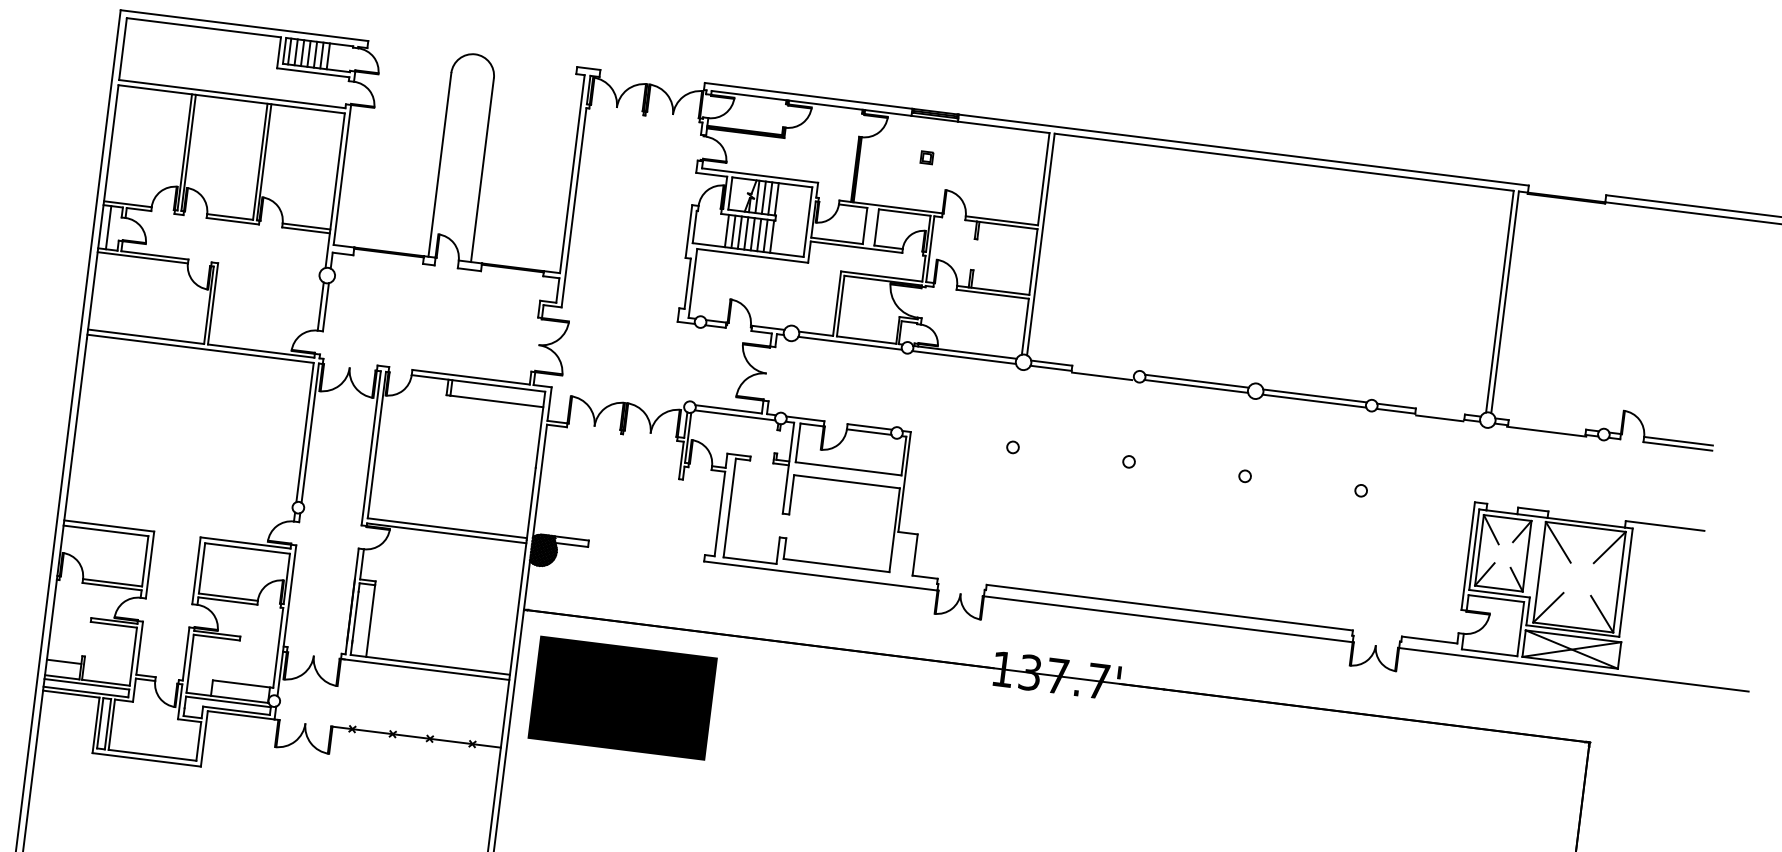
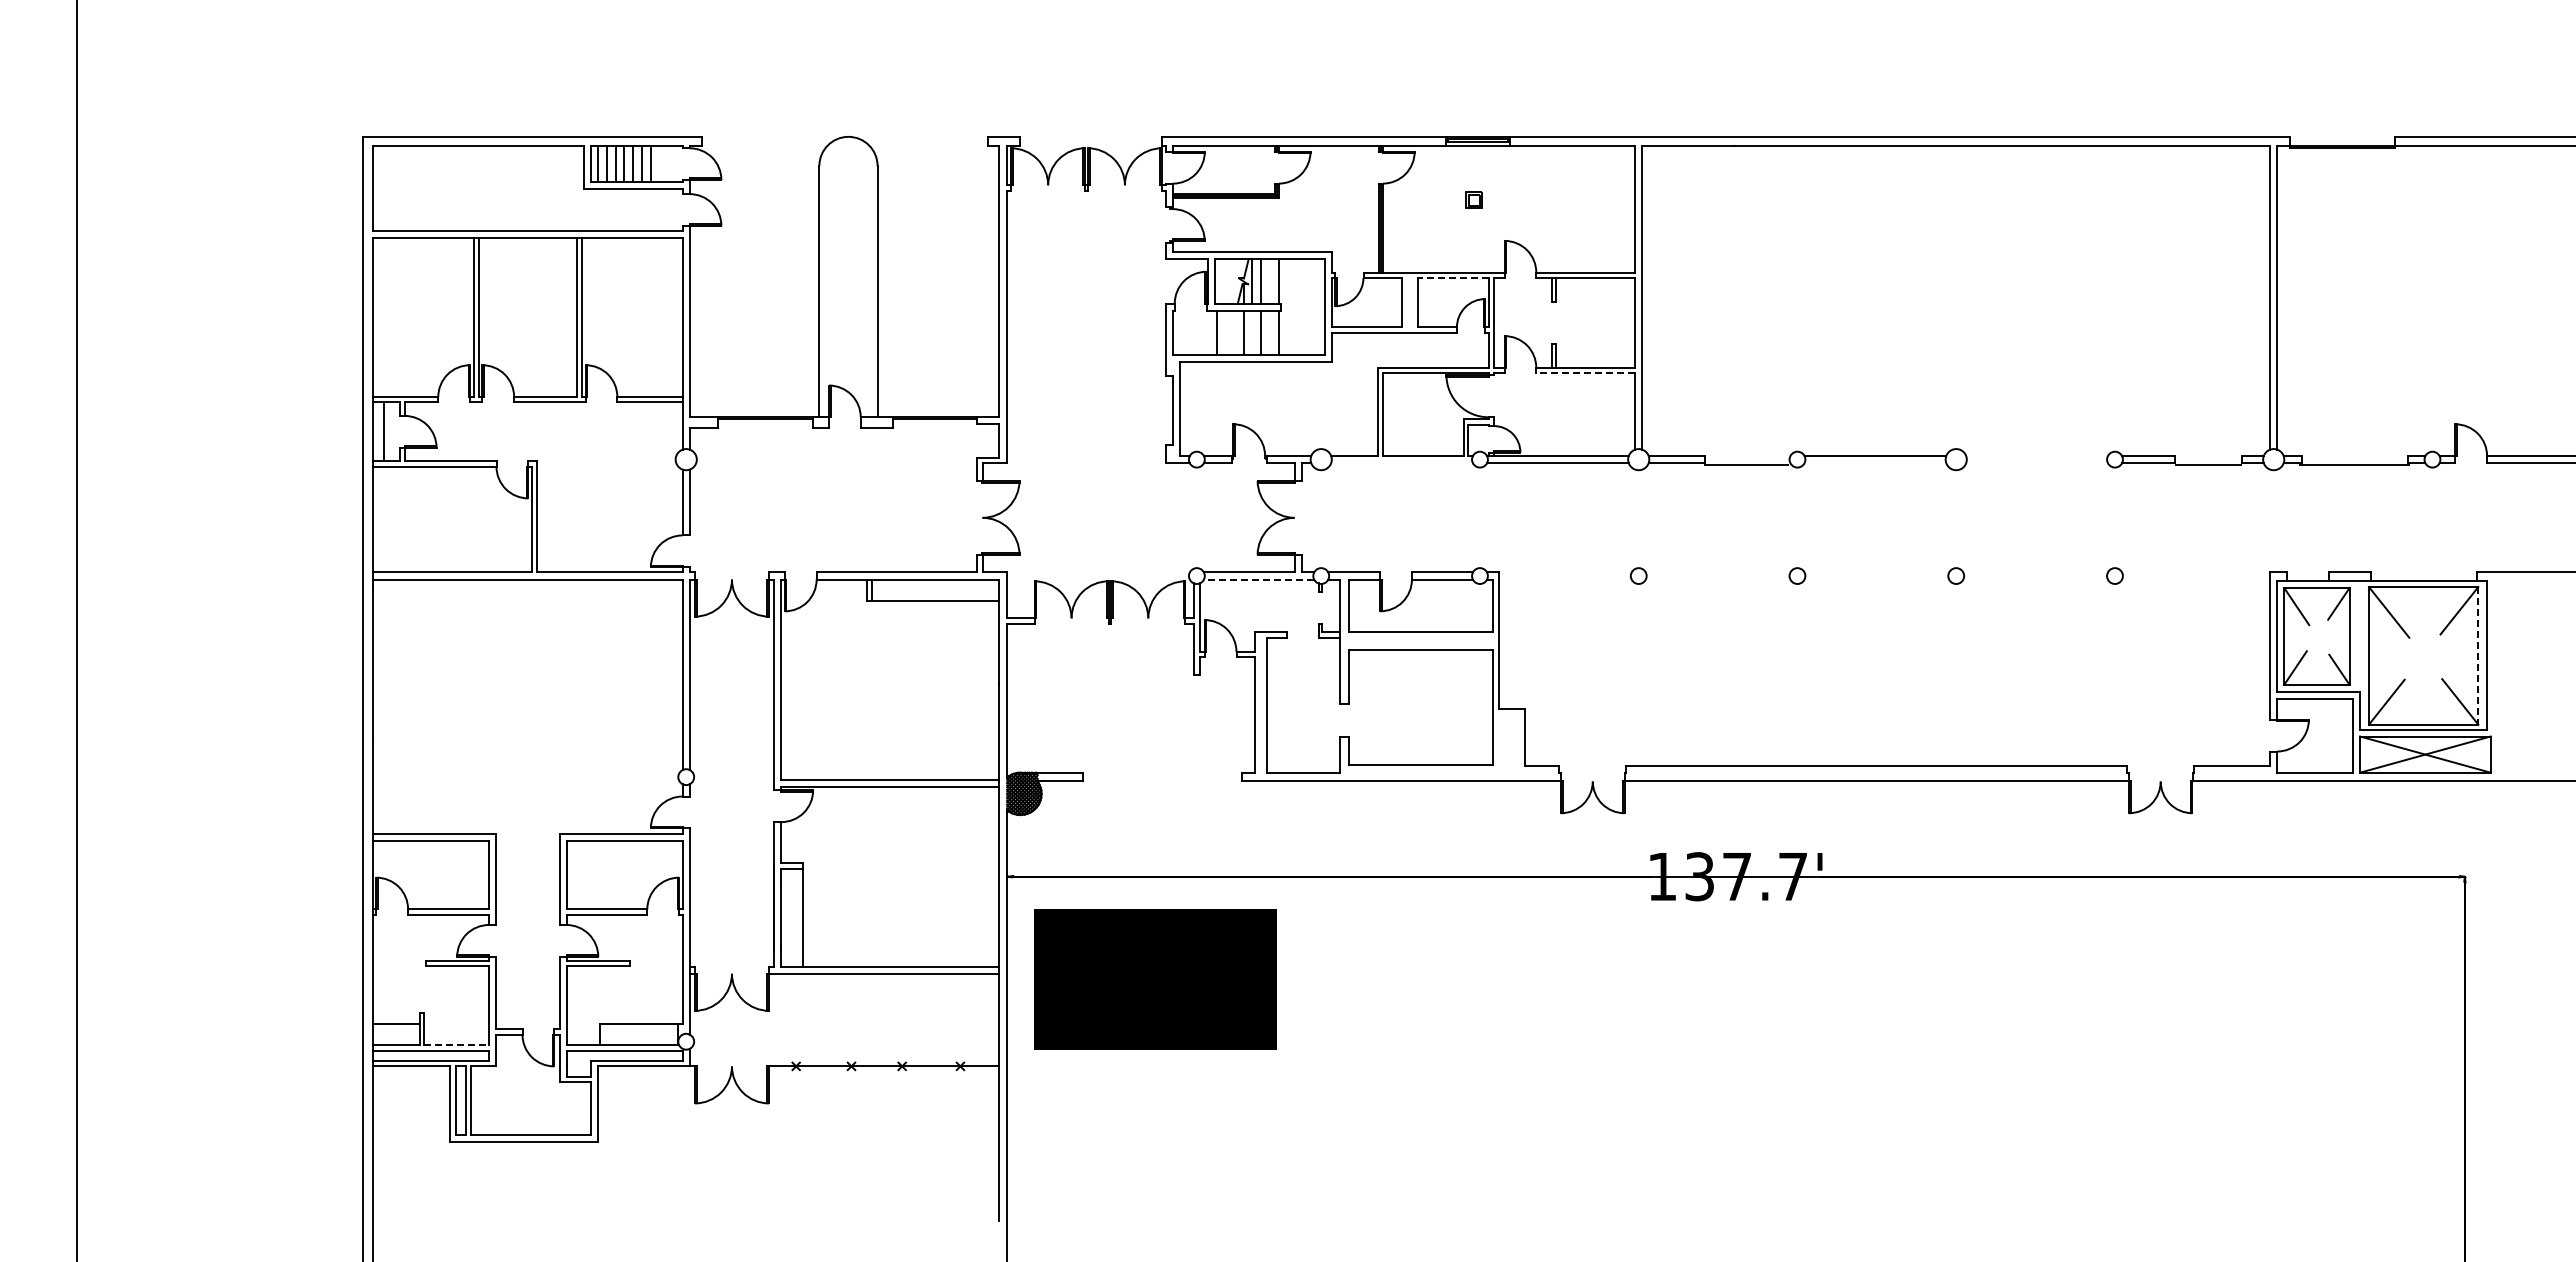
line: (770, 198) -> (1270, 281), removed
line: (904, 212) -> (1452, 277), solid -> dashed
line: (733, 231) -> (1225, 332), removed
line: (739, 232) -> (1234, 332), removed
line: (752, 234) -> (1252, 332), removed
line: (765, 235) -> (1270, 332), removed
line: (992, 294) -> (1585, 373), solid -> dashed
line: (849, 343) -> (1401, 463), removed
line: (1196, 386) -> (1875, 463), removed
line: (1314, 396) -> (2036, 456), removed
line: (1314, 401) -> (2036, 463), removed
line: (734, 415) -> (1258, 579), solid -> dashed
line: (1619, 581) -> (2478, 655), solid -> dashed
line: (105, 682) -> (456, 1045), solid -> dashed

